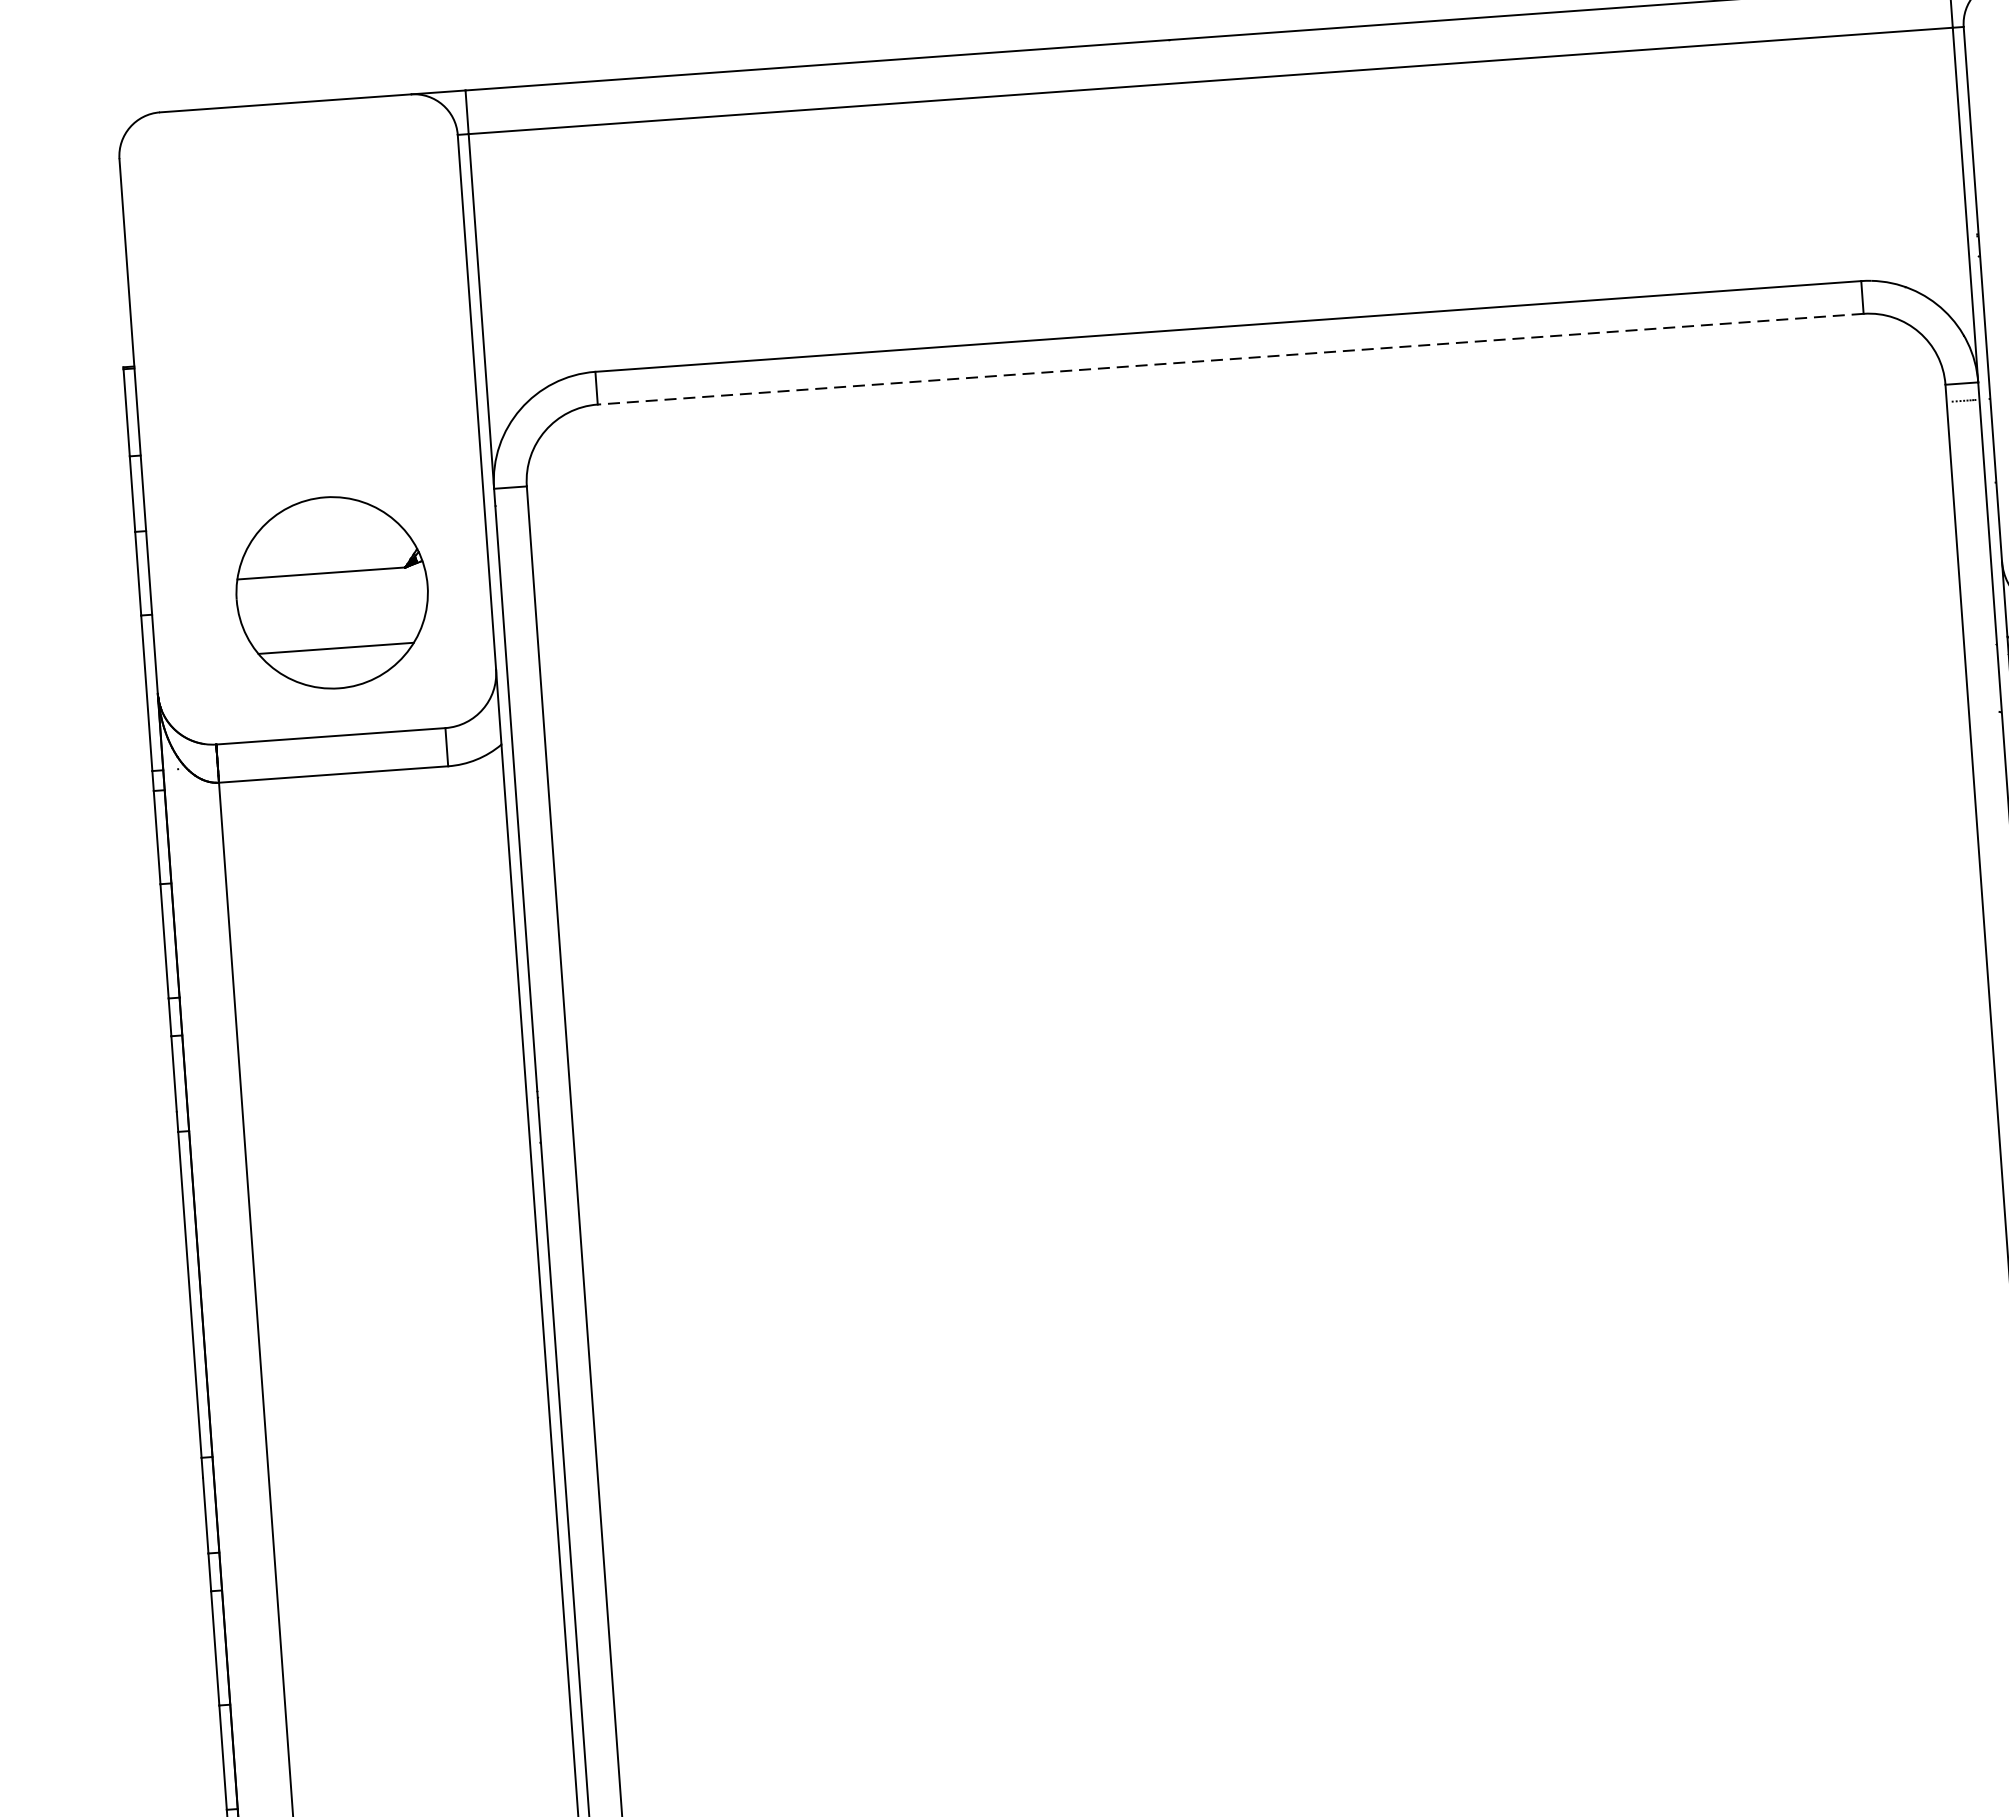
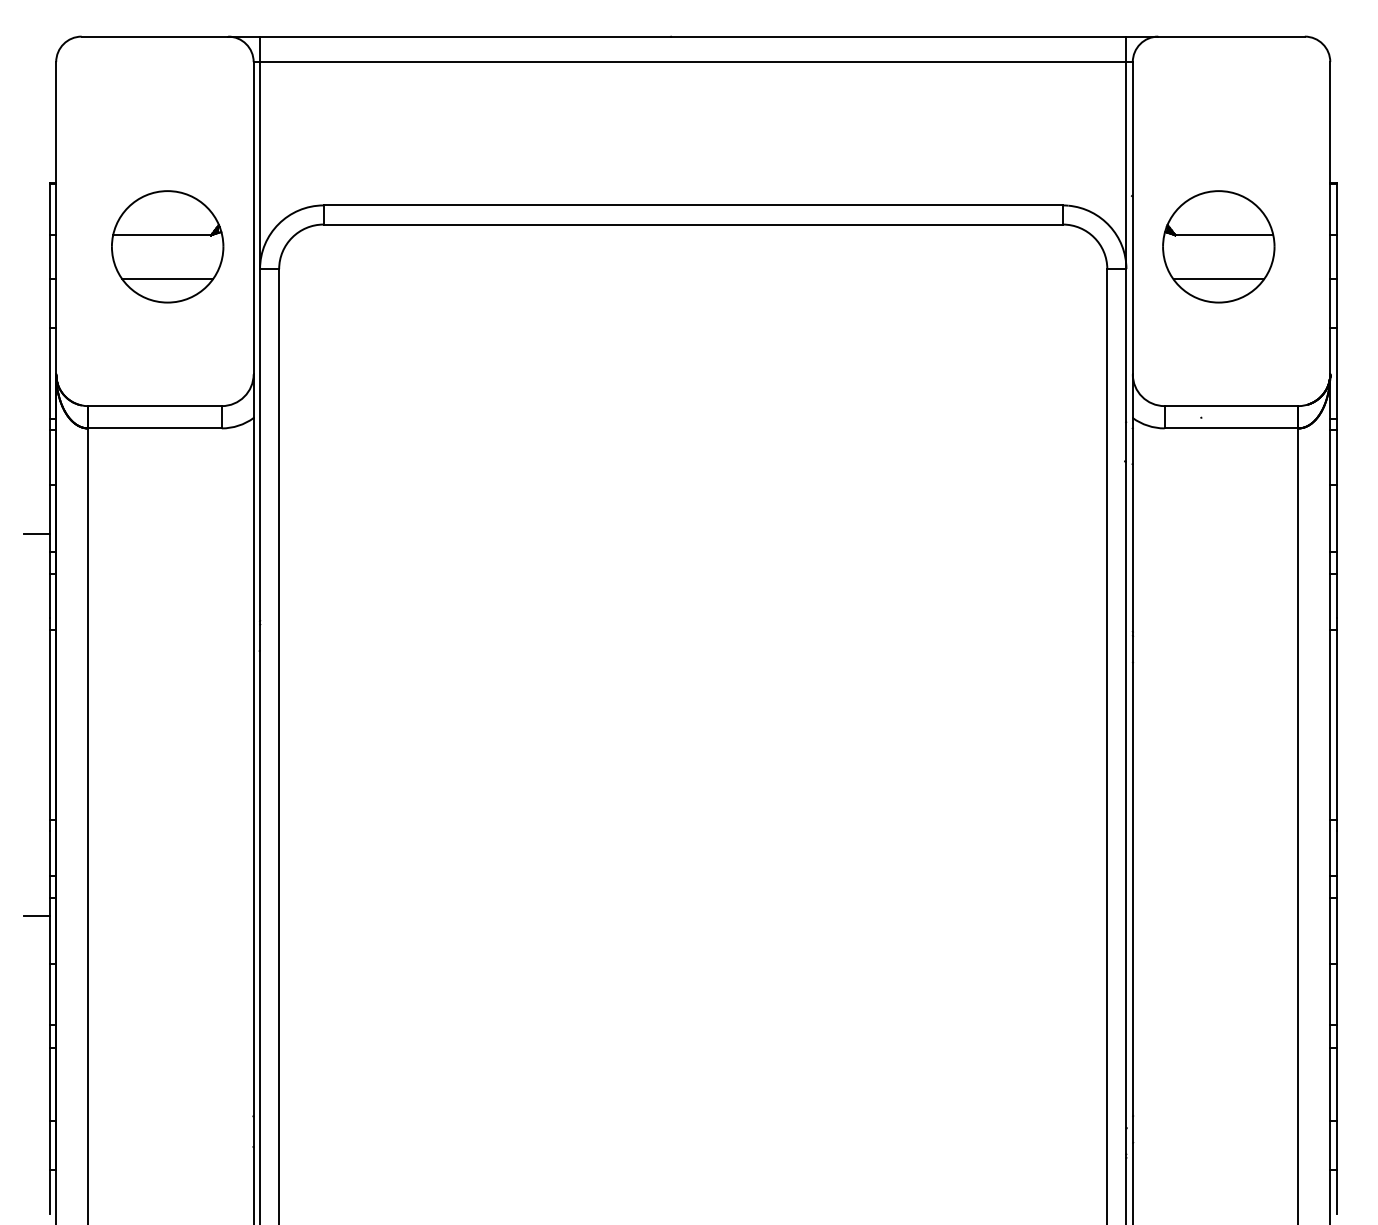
line: (1229, 359) -> (692, 224), dashed -> solid
part: (331, 592) -> (167, 246), moved
line: (143, 969) -> (36, 533), added
line: (190, 1623) -> (36, 915), added

